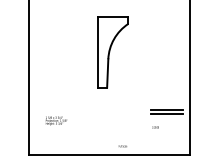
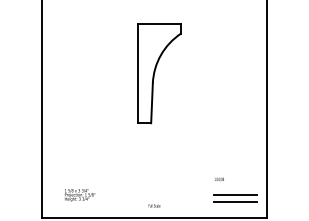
part: (167, 111) -> (235, 198), moved
text: (56, 121) -> (80, 195), moved
text: (122, 145) -> (154, 205), moved

